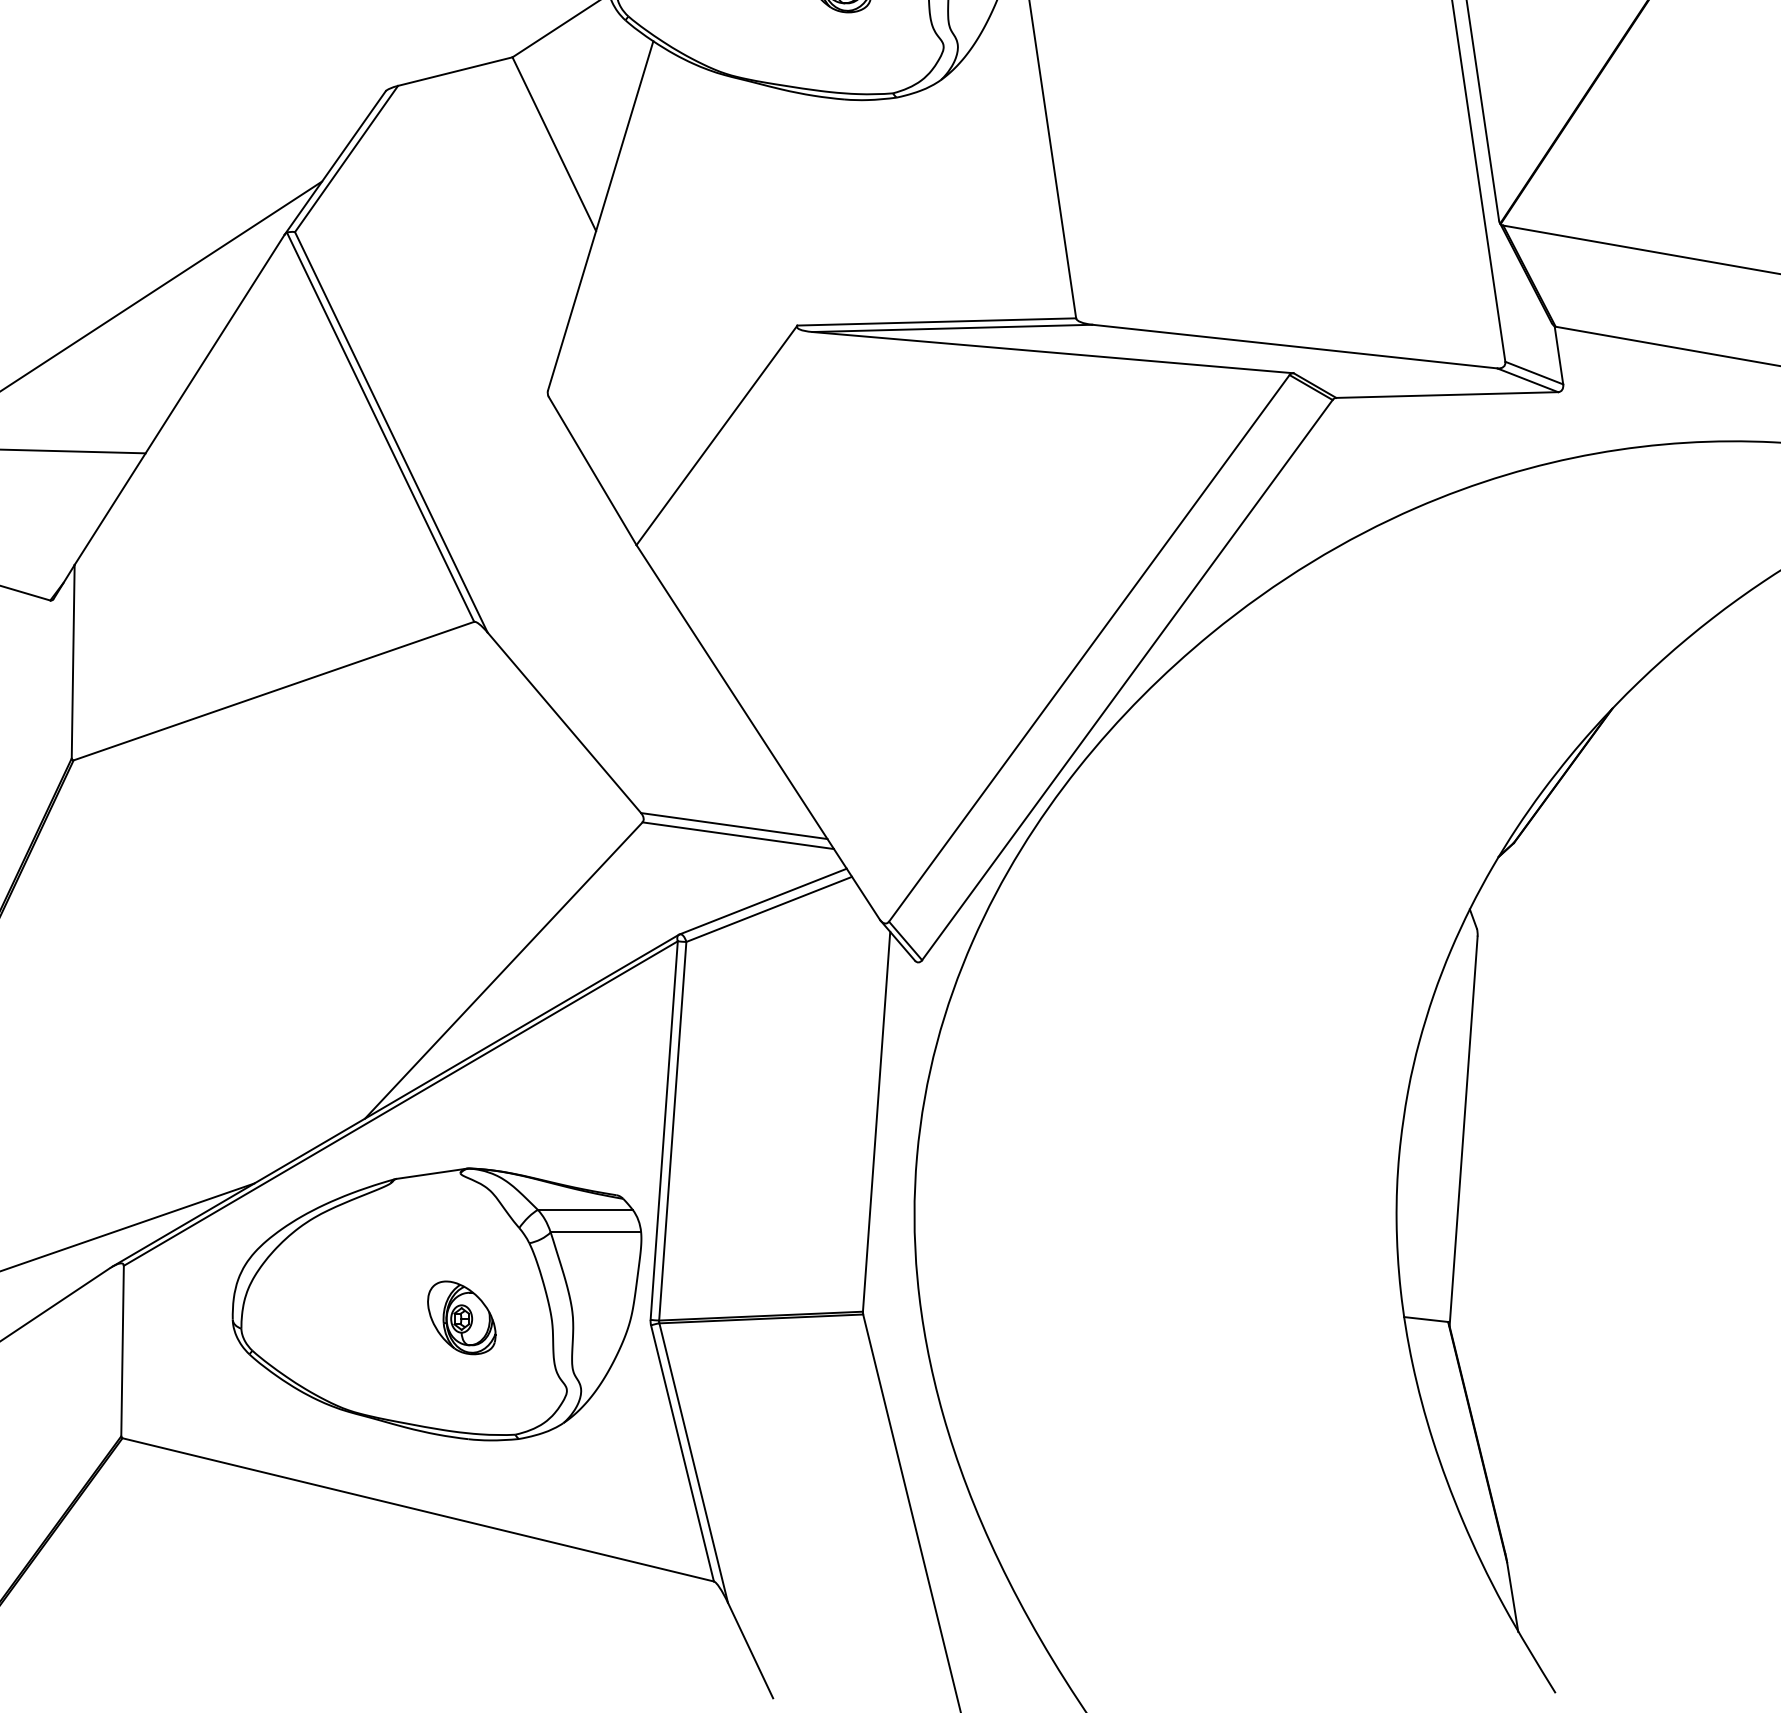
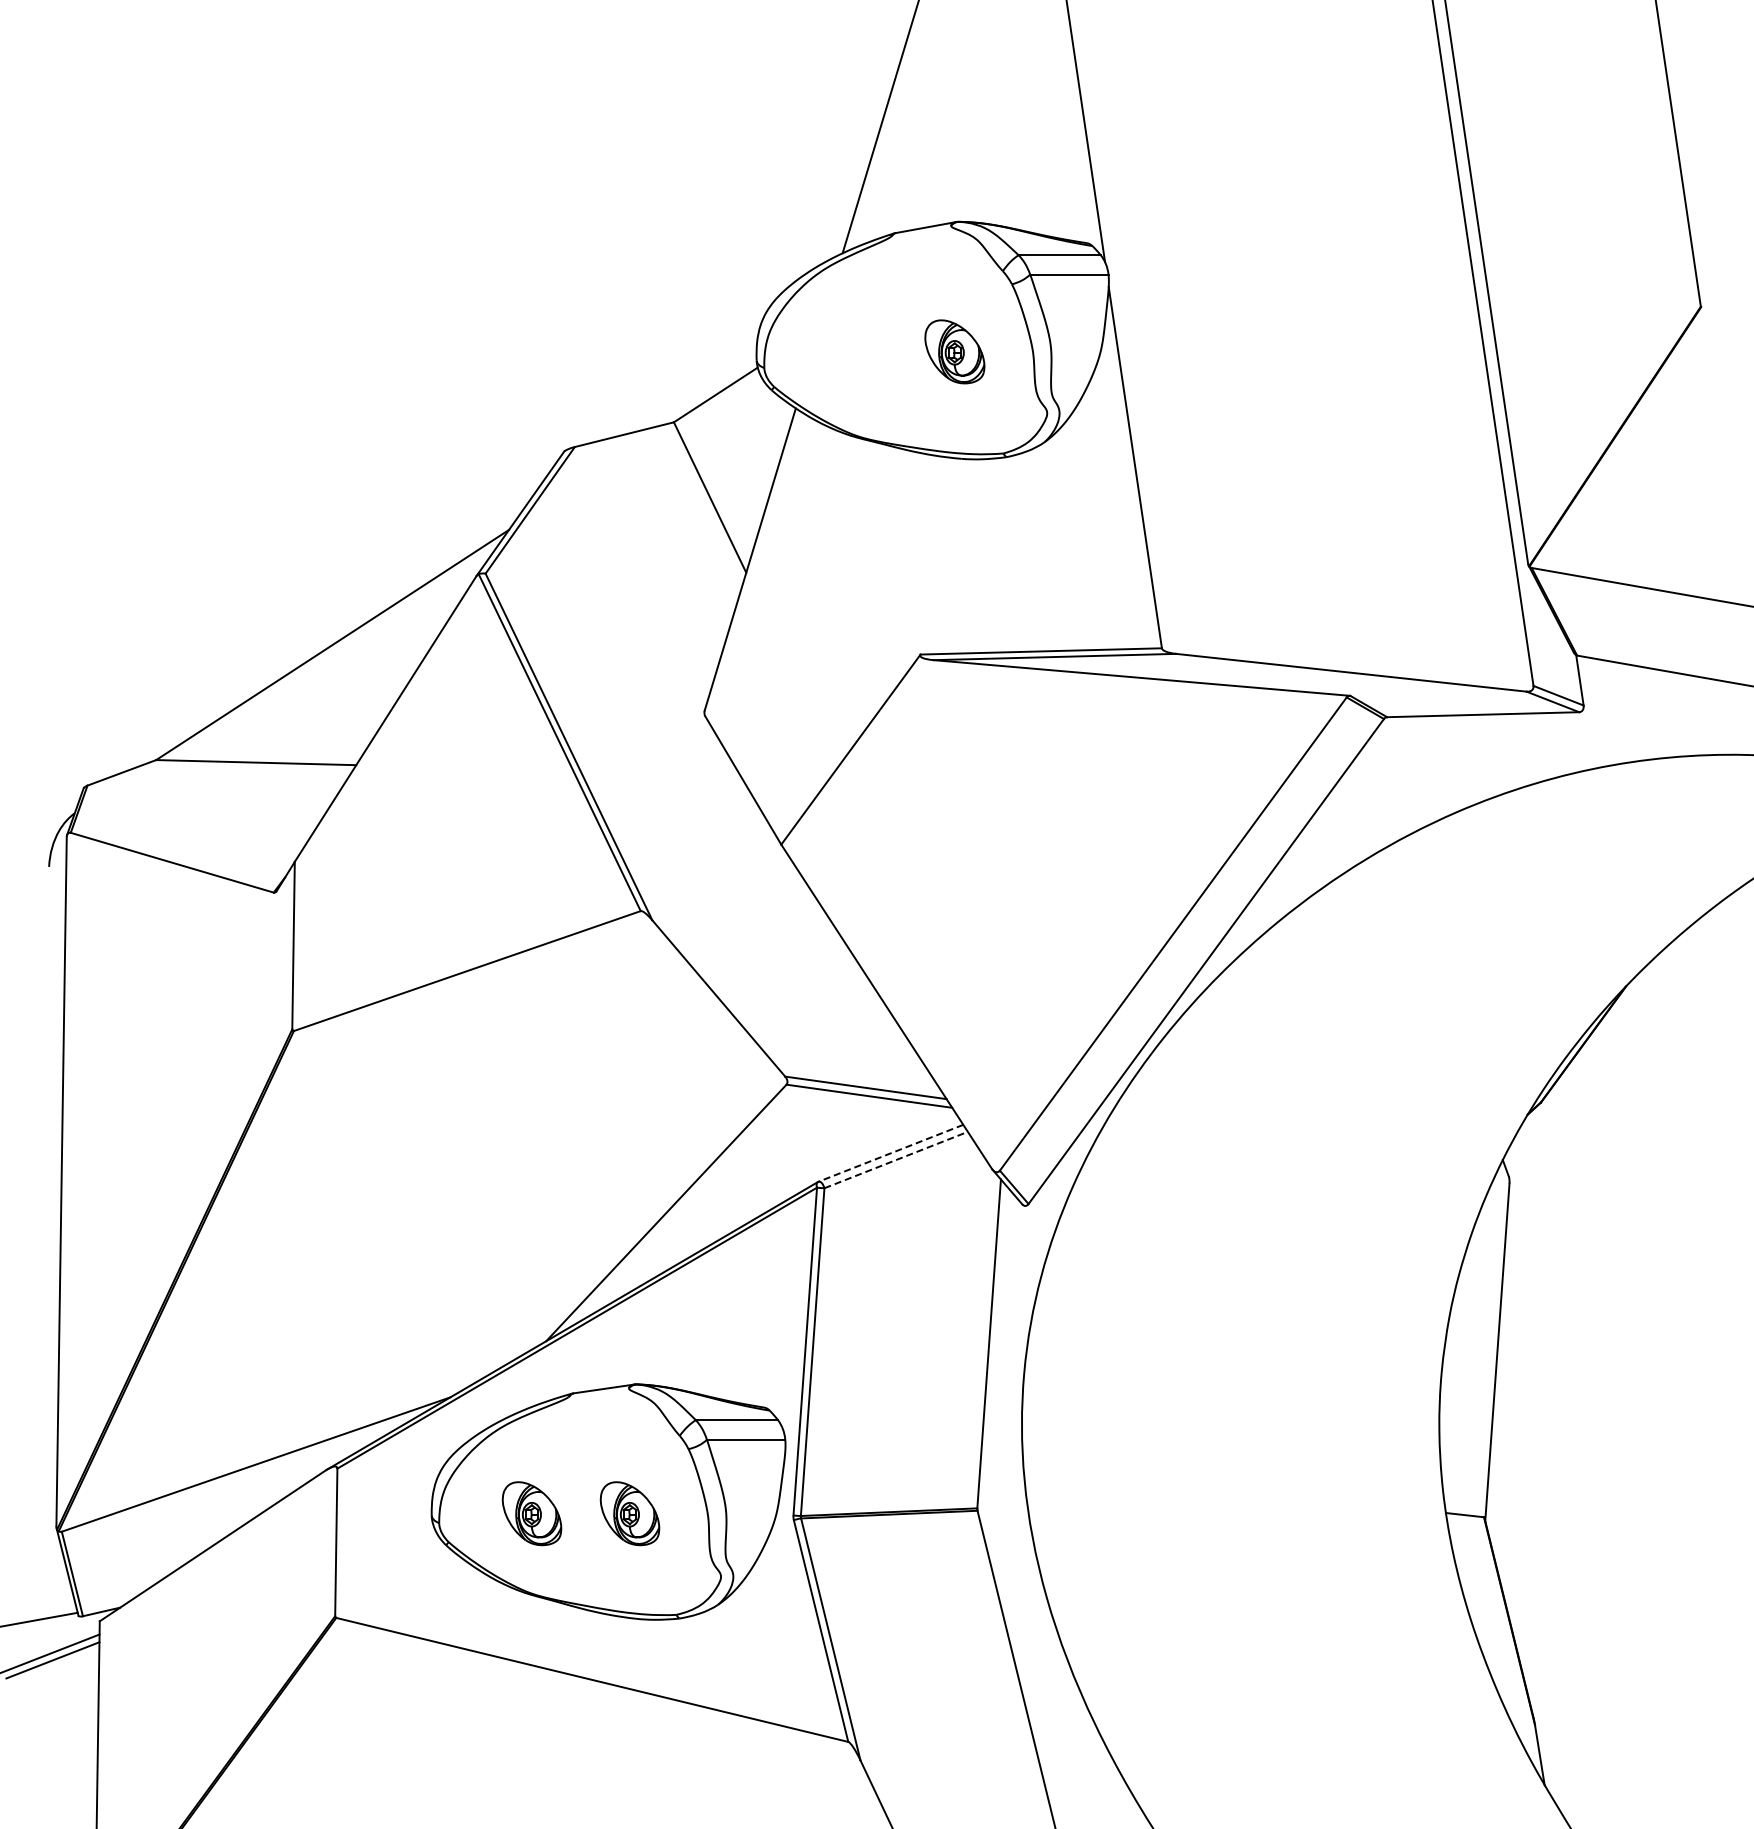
line: (763, 901) -> (891, 1153), solid -> dashed
line: (769, 908) -> (896, 1159), solid -> dashed
part: (348, 1317) -> (531, 1513), added

